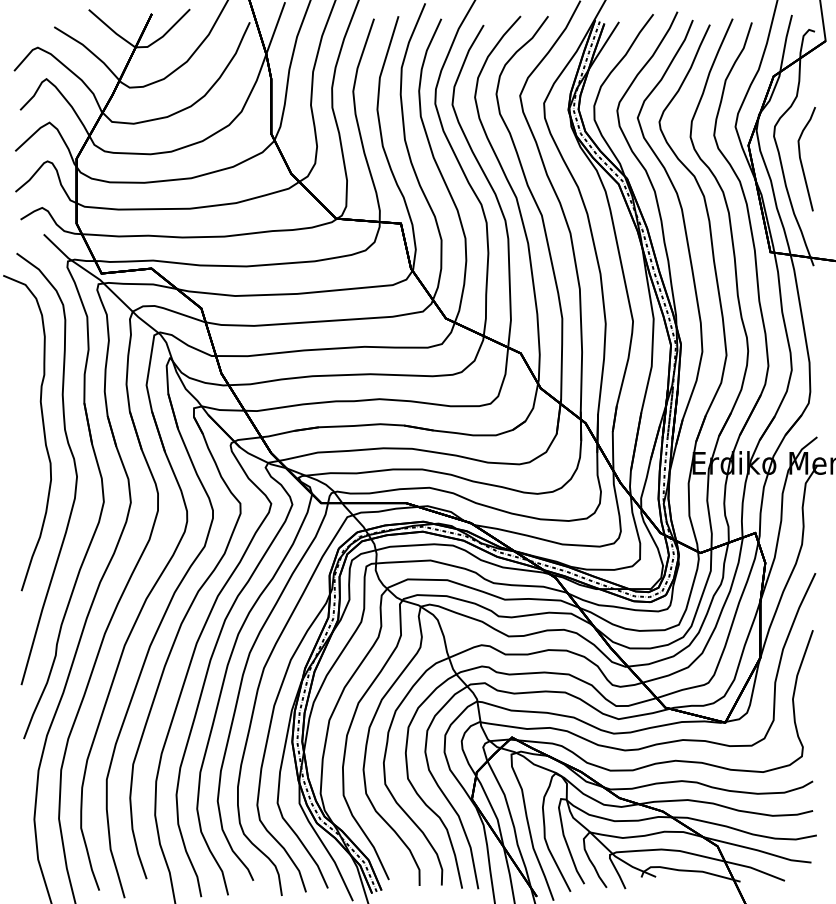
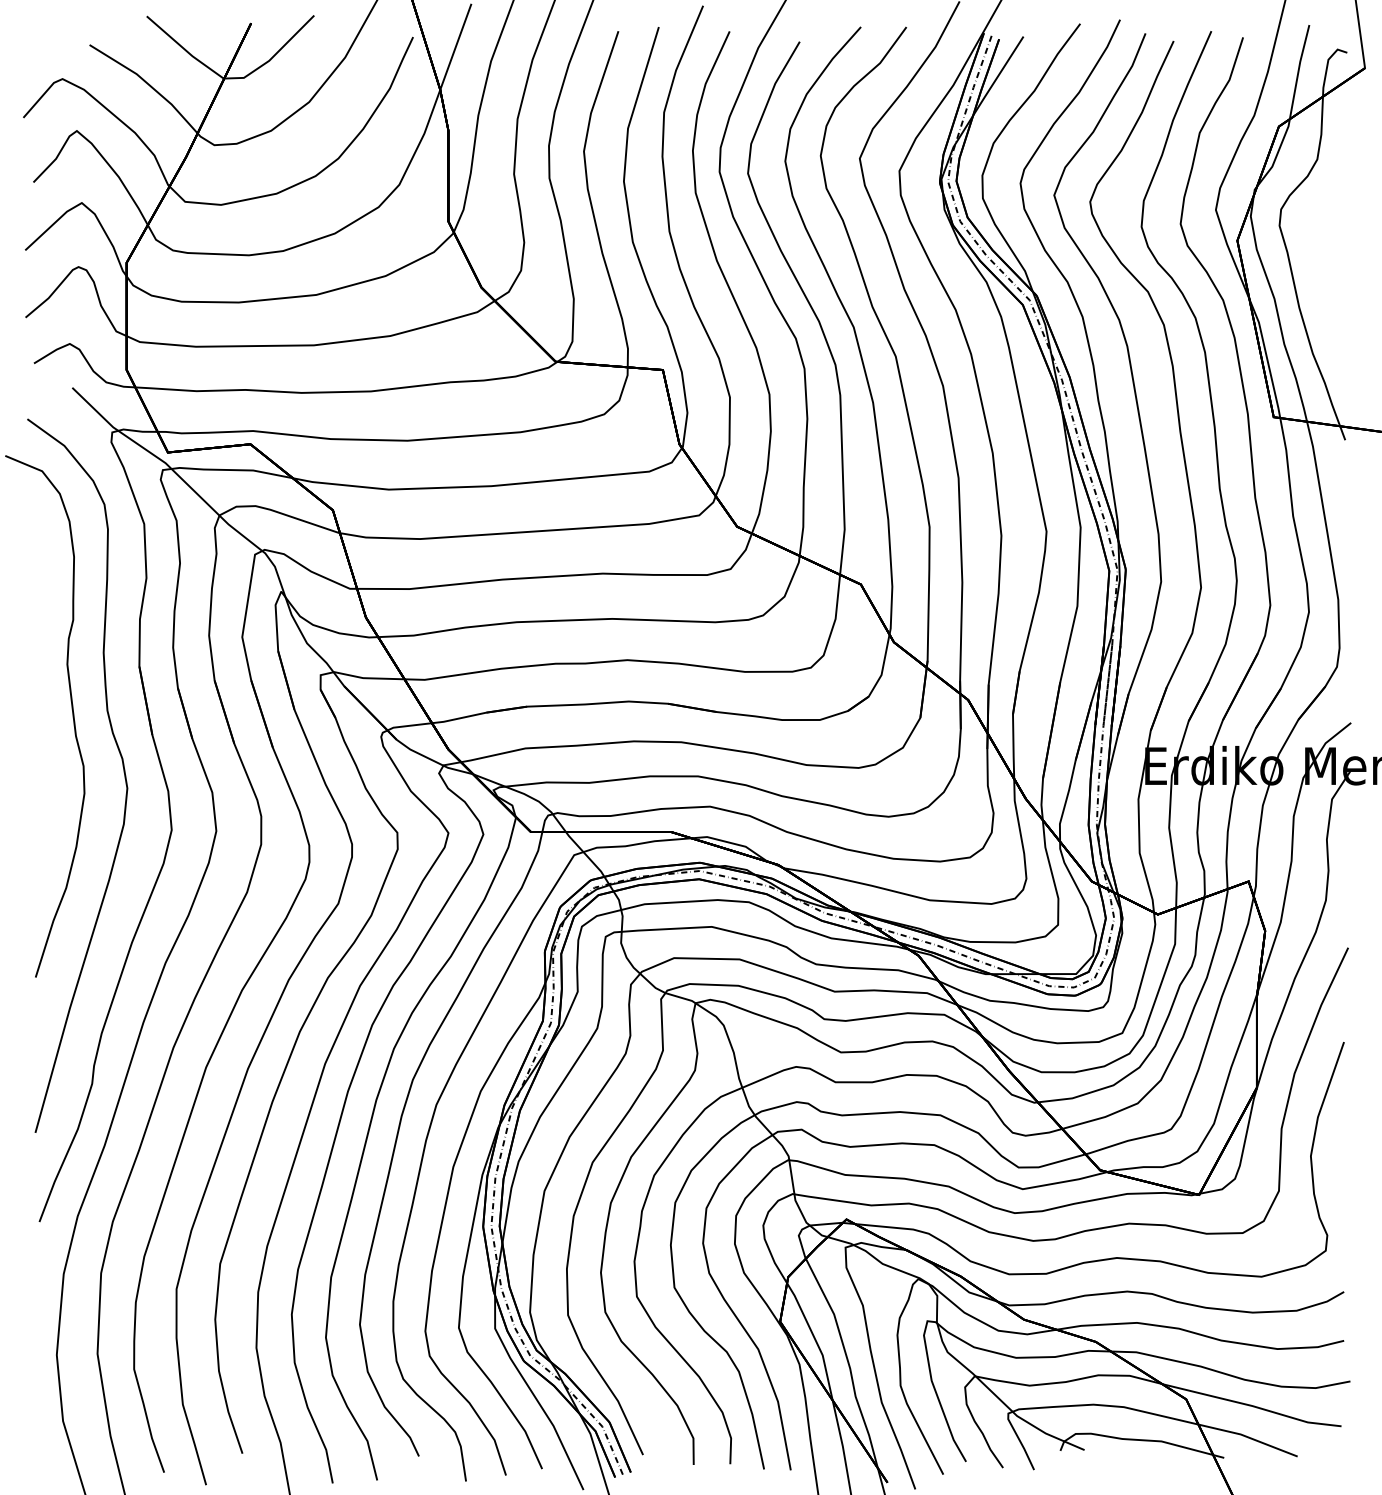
curve: (801, 159) -> (1325, 263), removed

